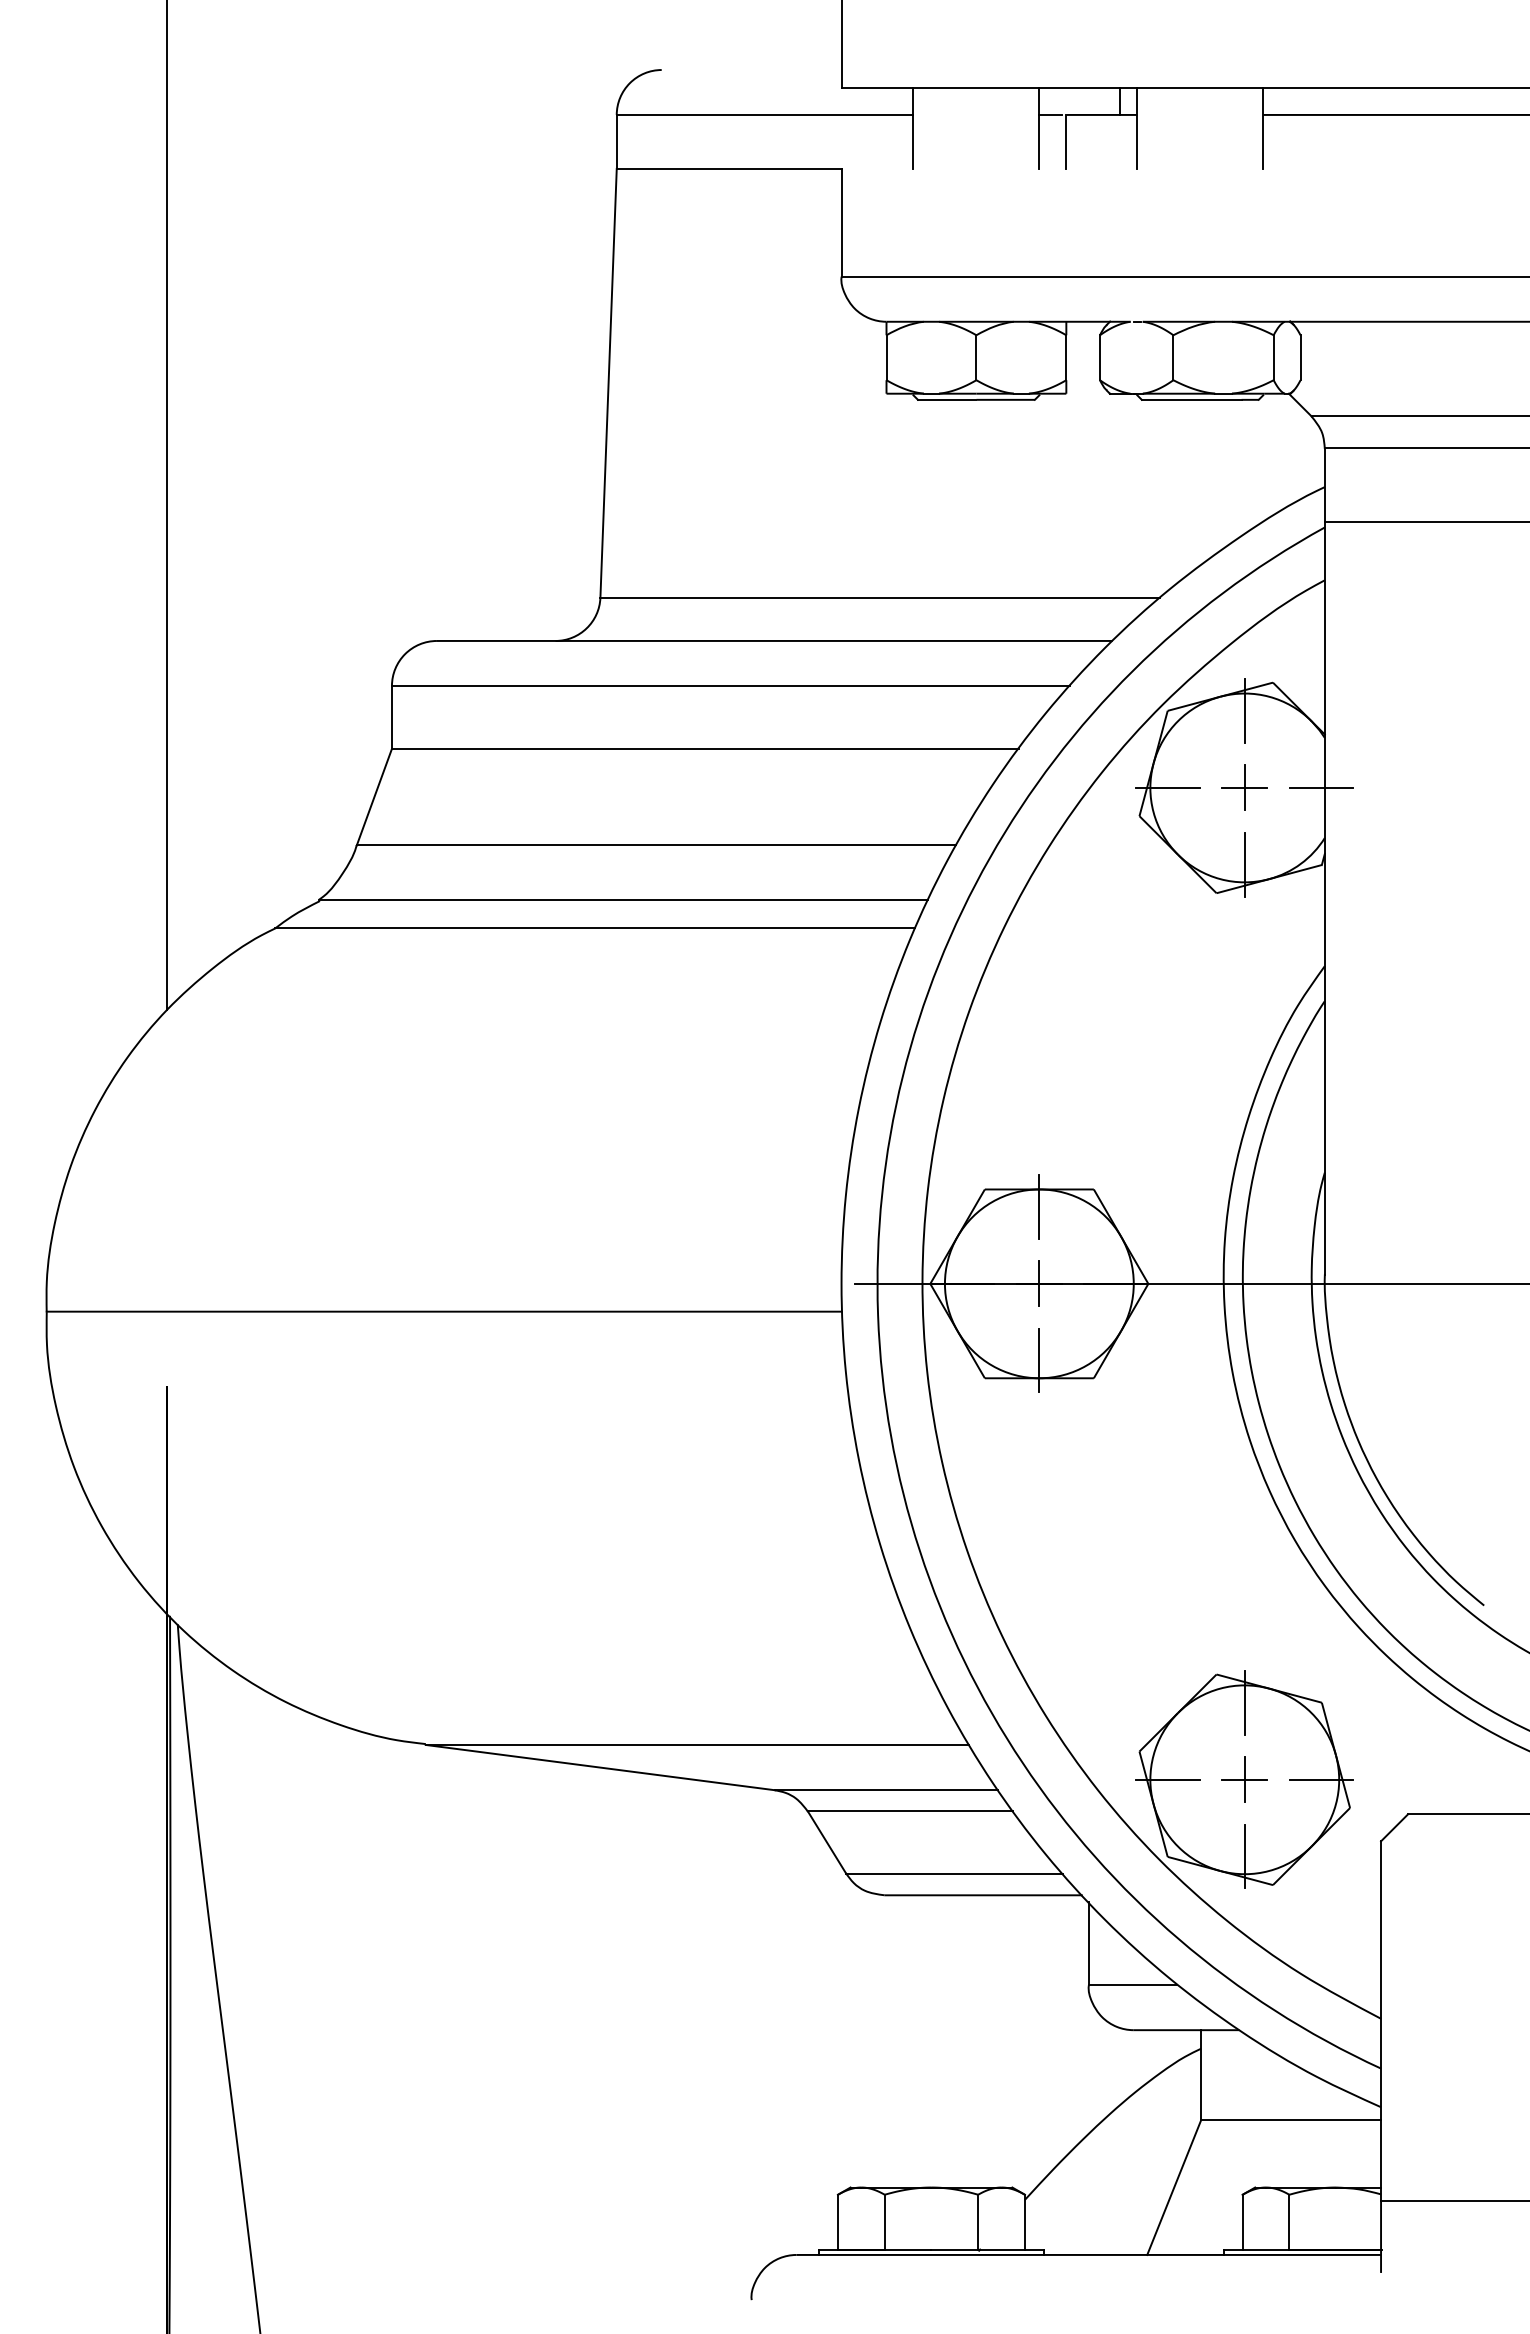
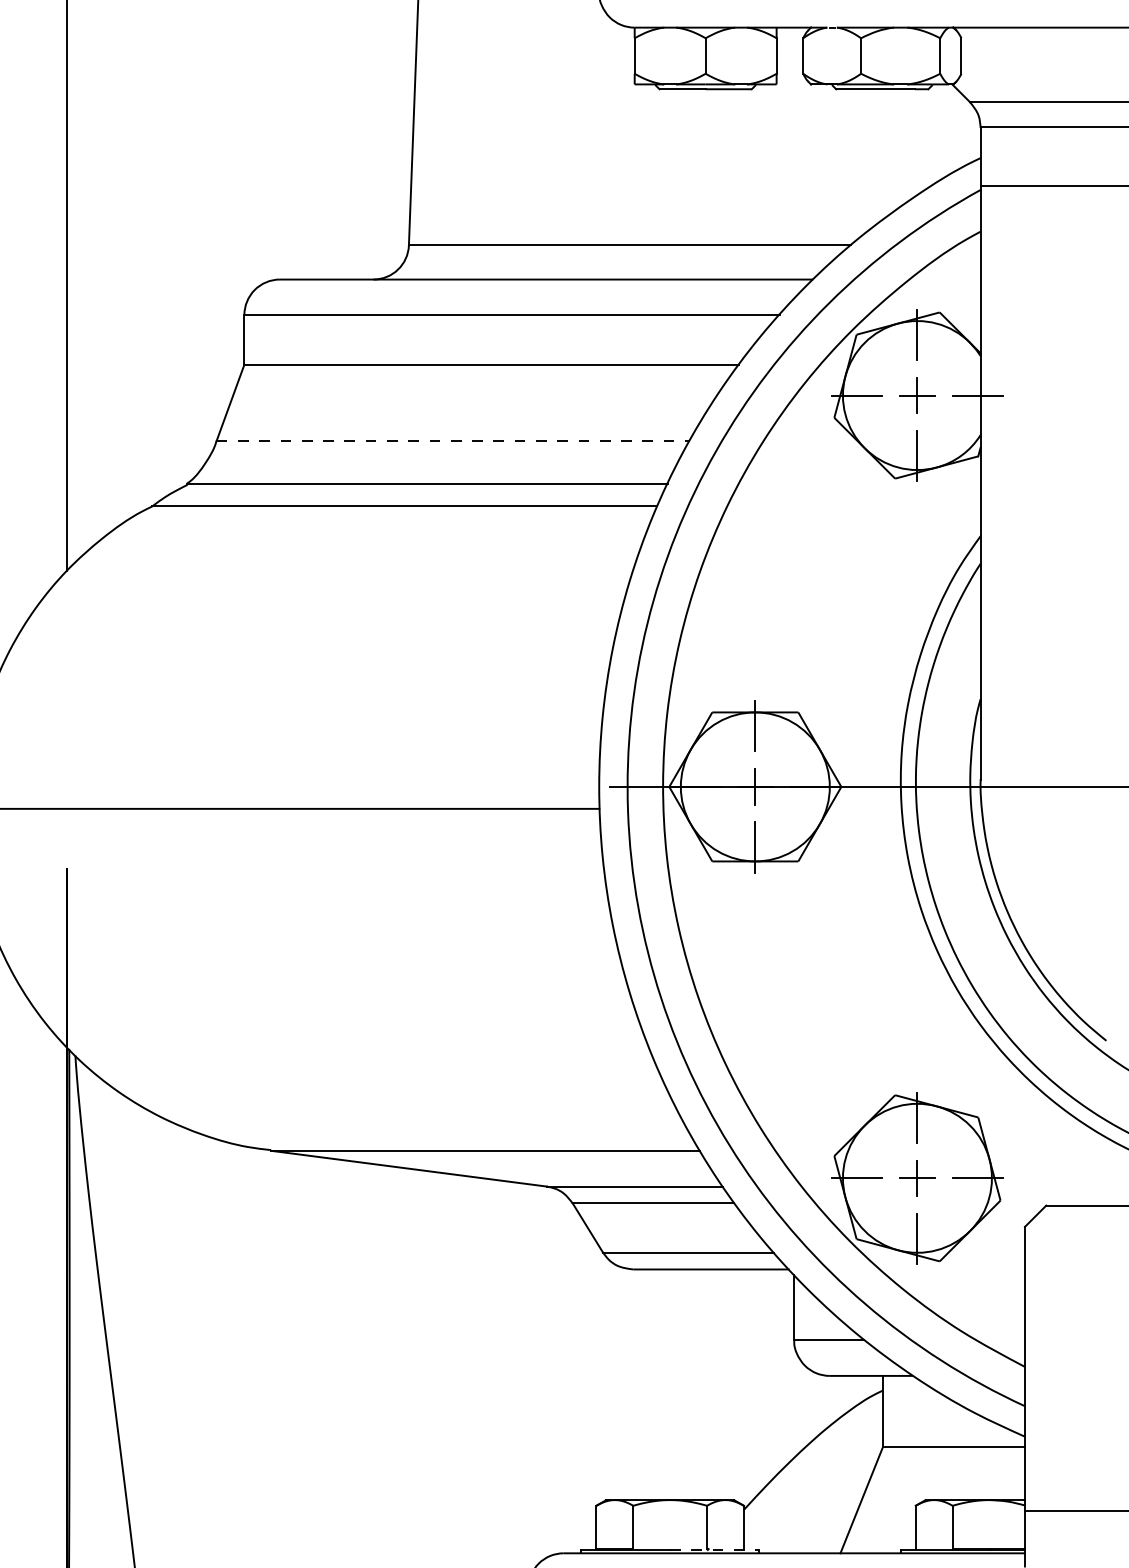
line: (656, 845) -> (453, 440), solid -> dashed
line: (988, 2250) -> (715, 1549), solid -> dashed

